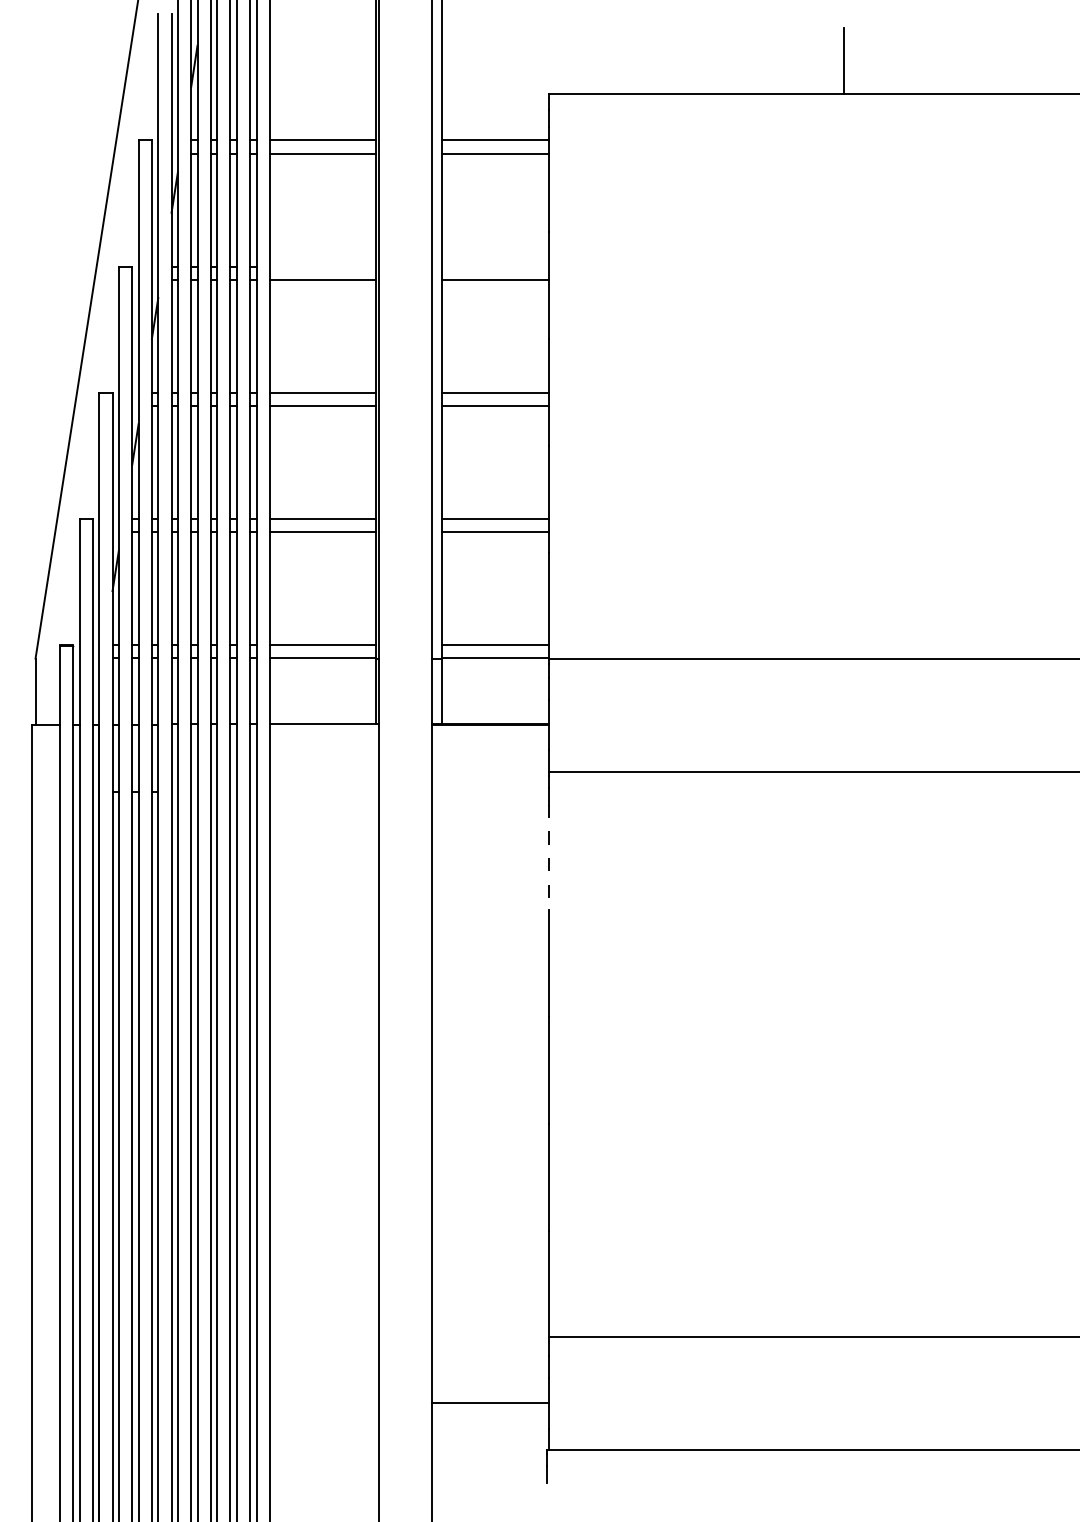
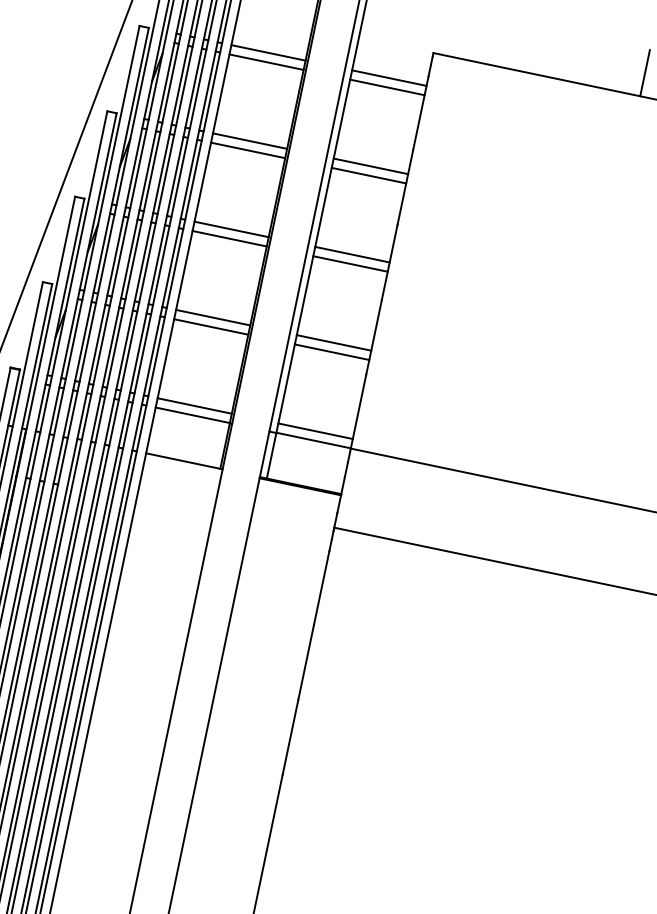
line: (322, 266) -> (249, 141), added
line: (495, 266) -> (370, 166), added
line: (548, 857) -> (321, 587), dashed -> solid

